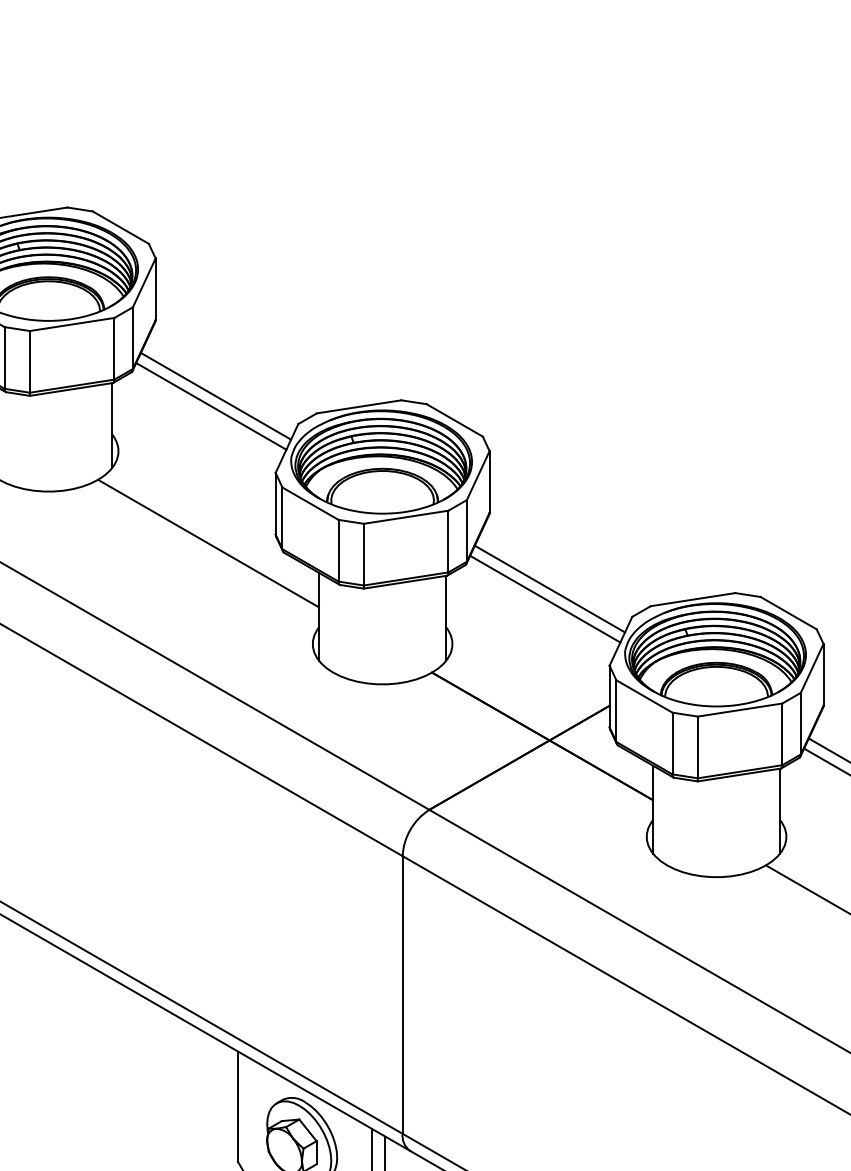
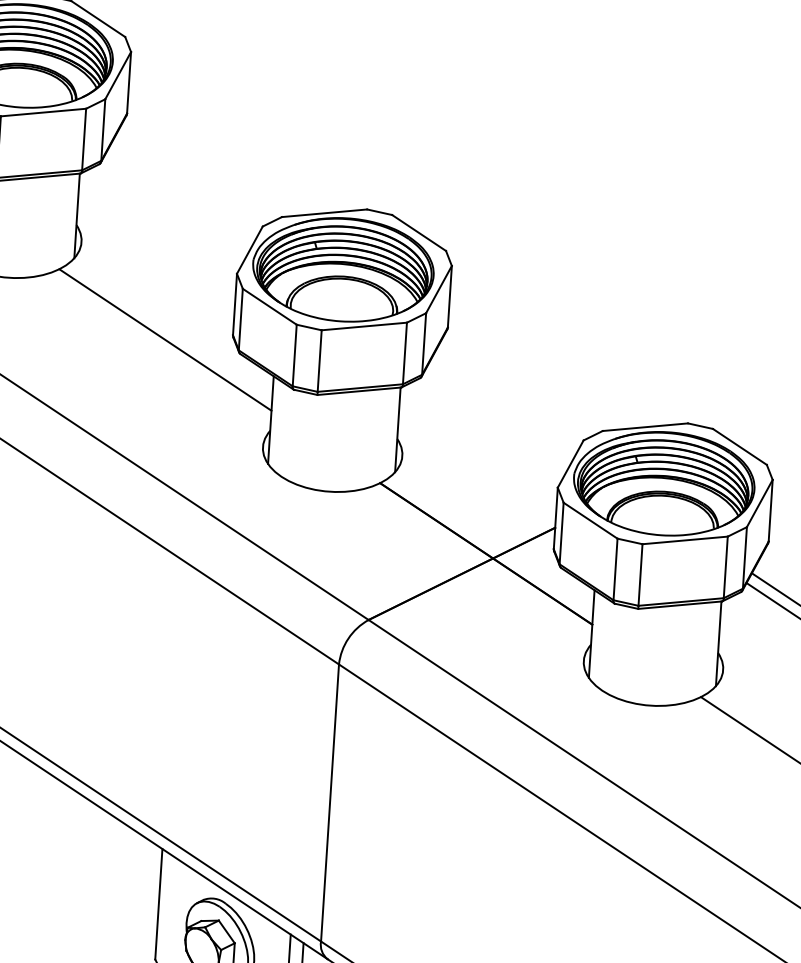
line: (215, 395) -> (181, 192), removed
line: (211, 406) -> (177, 203), removed
line: (549, 588) -> (502, 406), removed
line: (545, 598) -> (498, 416), removed

